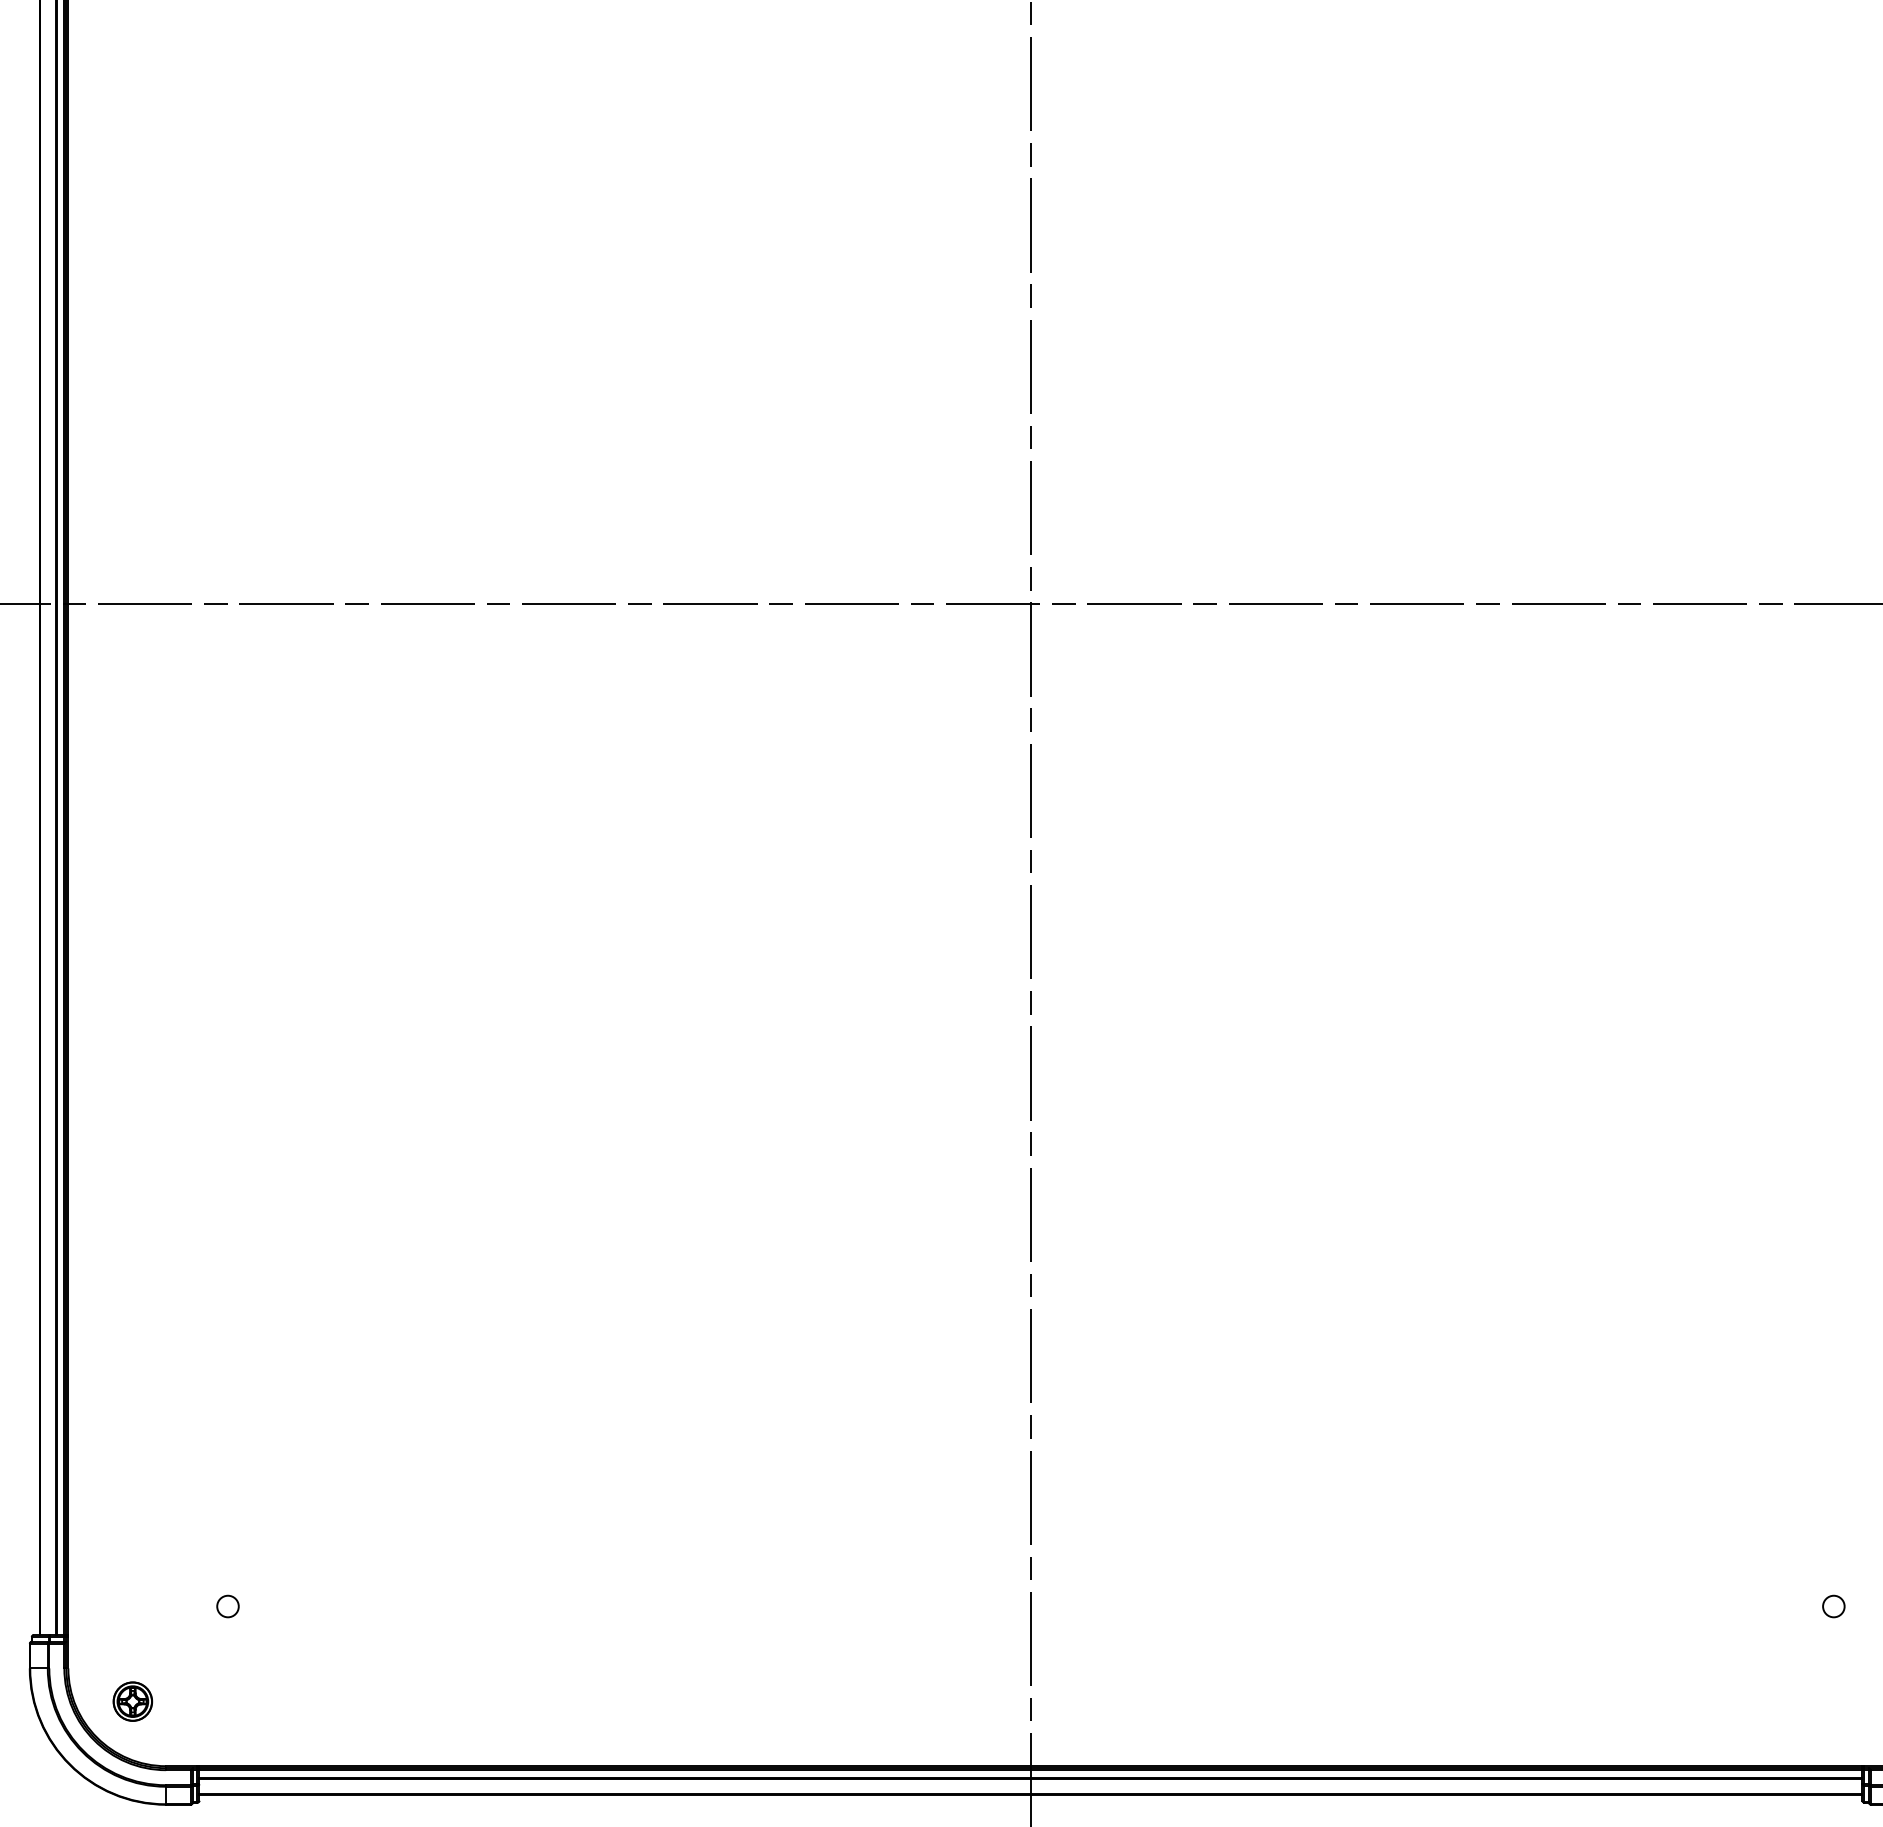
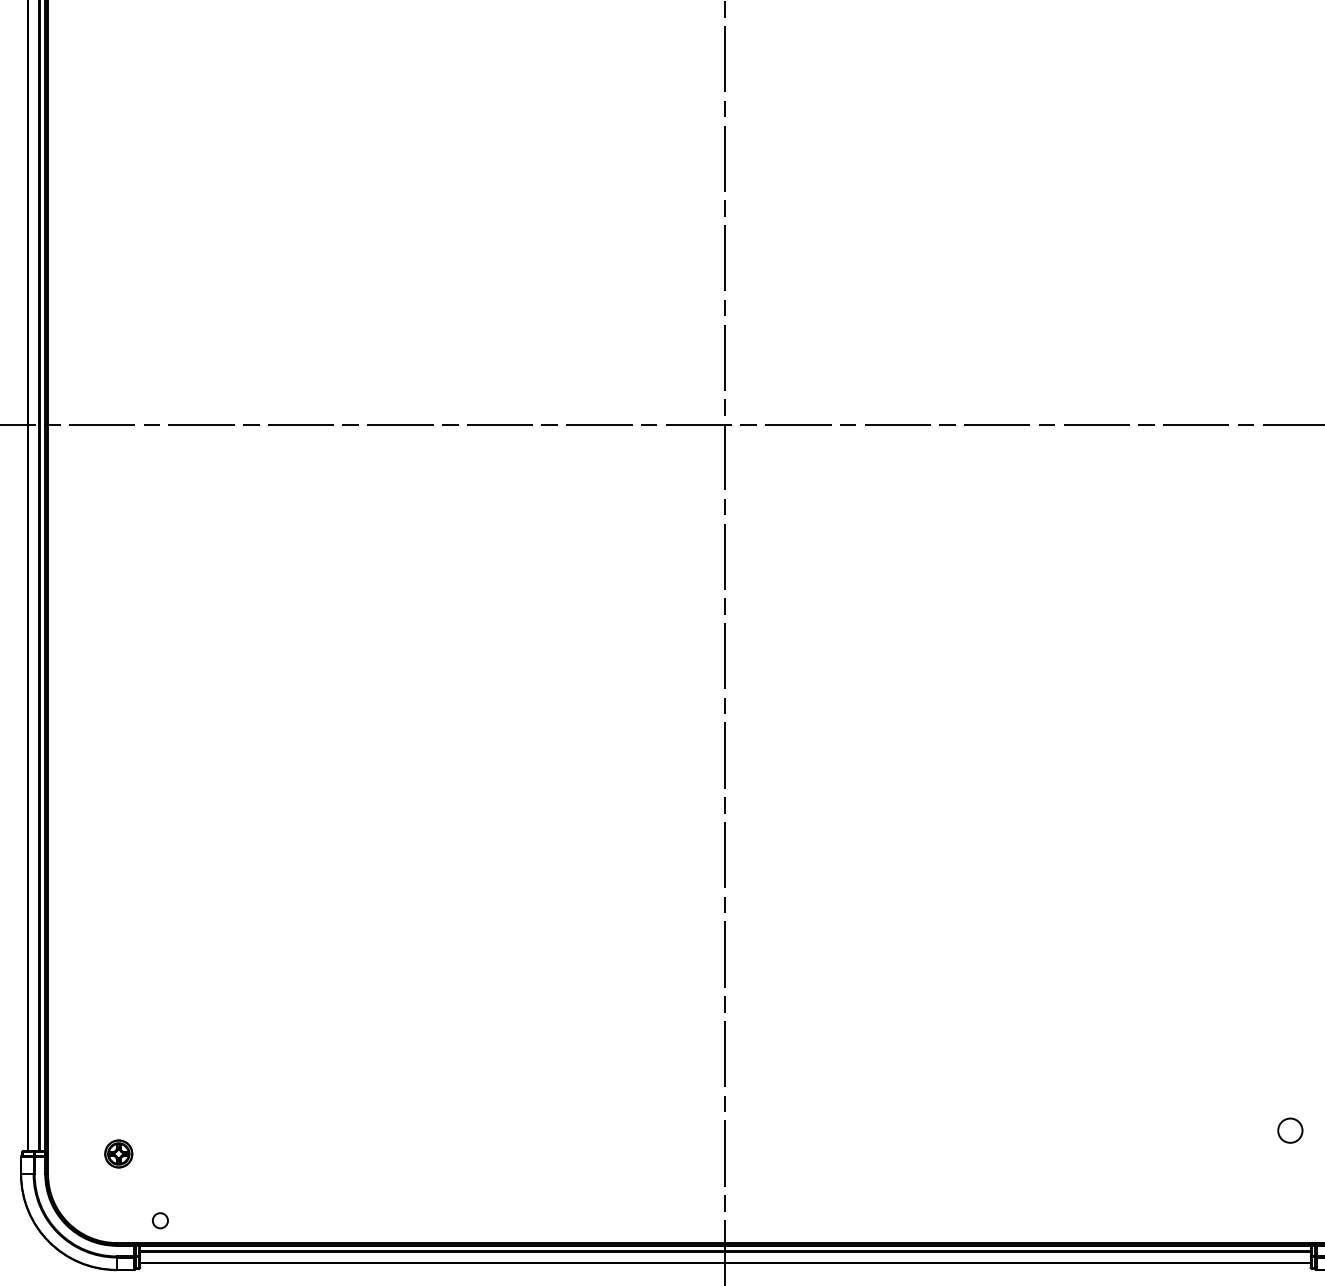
circle: (227, 1606) -> (160, 1220), moved
circle: (1833, 1606) -> (1290, 1130), size x1.6
part: (132, 1701) -> (118, 1153), moved

